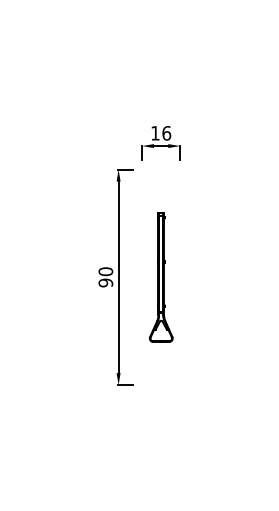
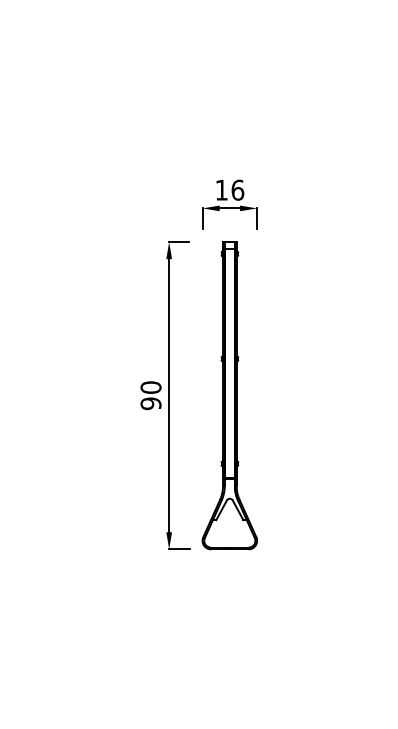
part: (161, 277) -> (230, 395), size x1.67

